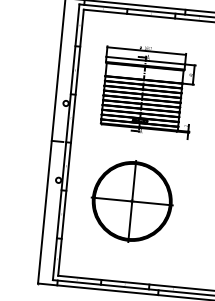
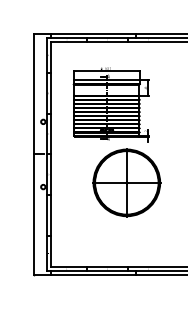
part: (131, 200) -> (126, 182), moved

